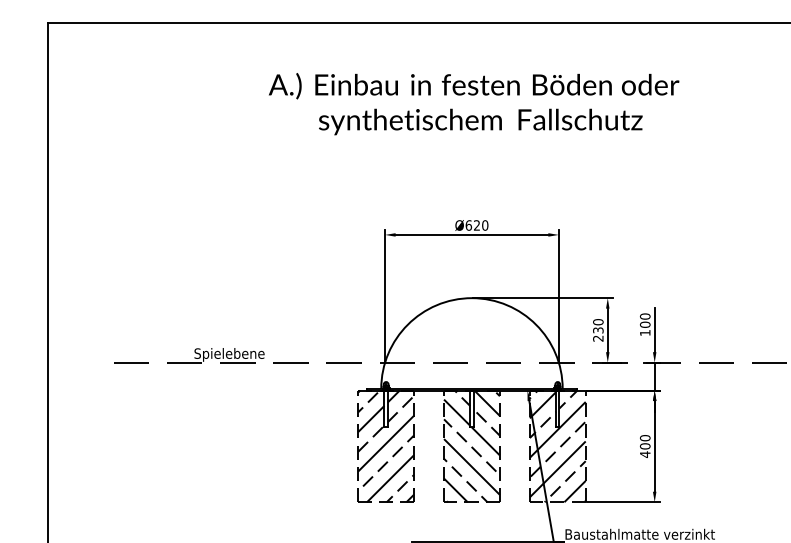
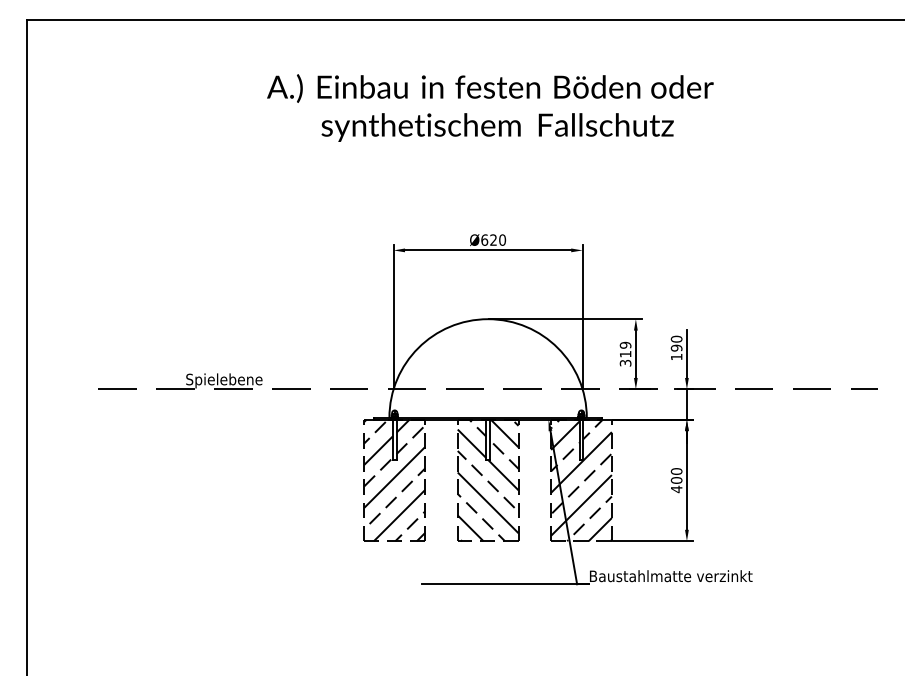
text: (645, 324) -> (676, 347), 100 -> 190
text: (598, 330) -> (625, 354), 230 -> 319

